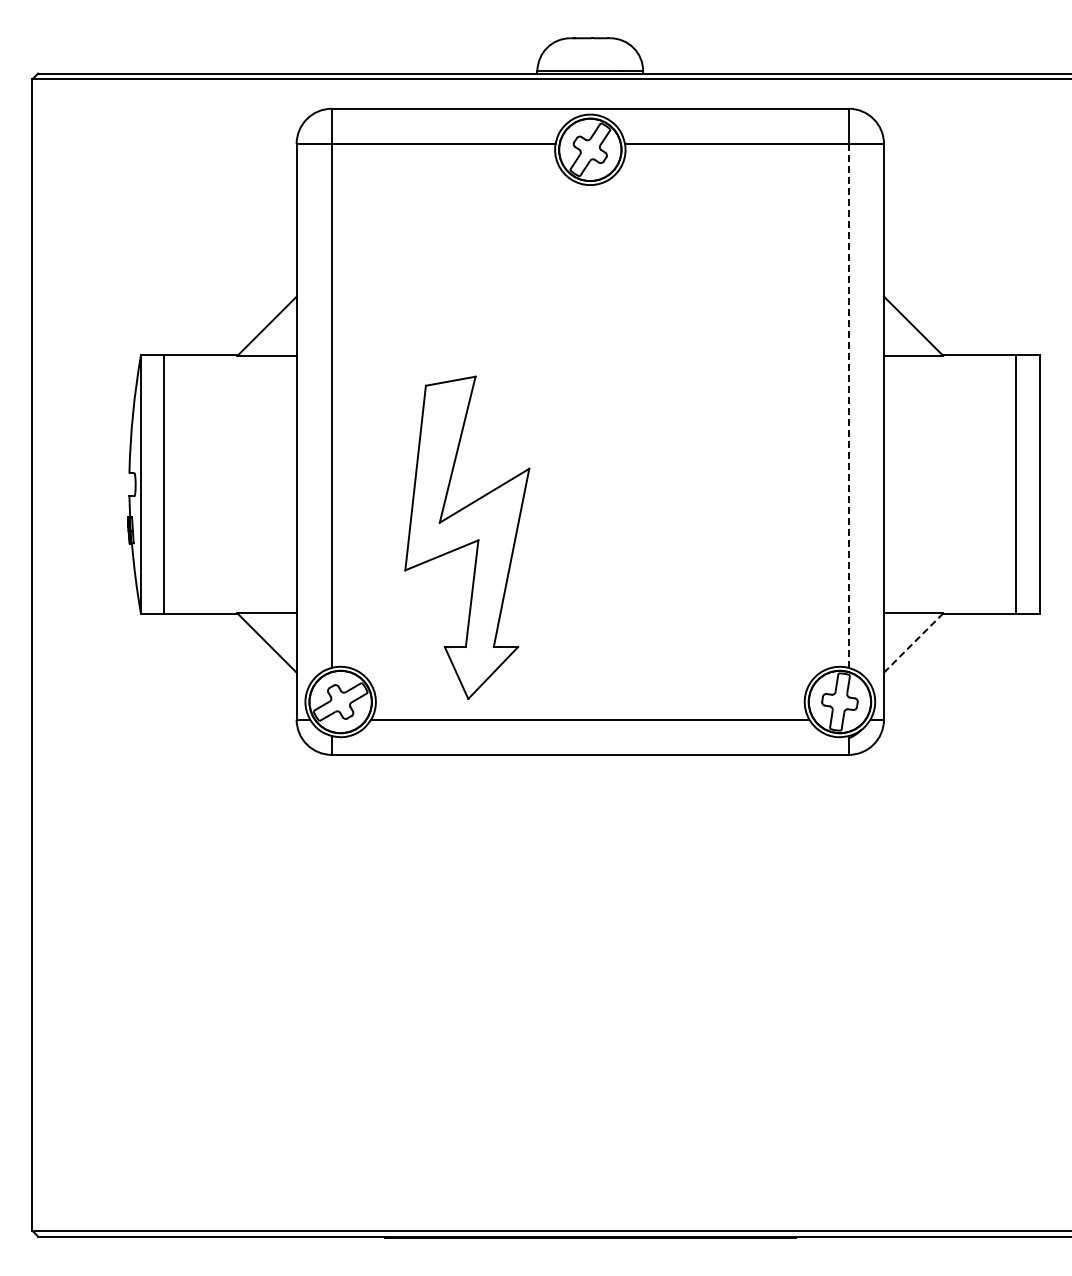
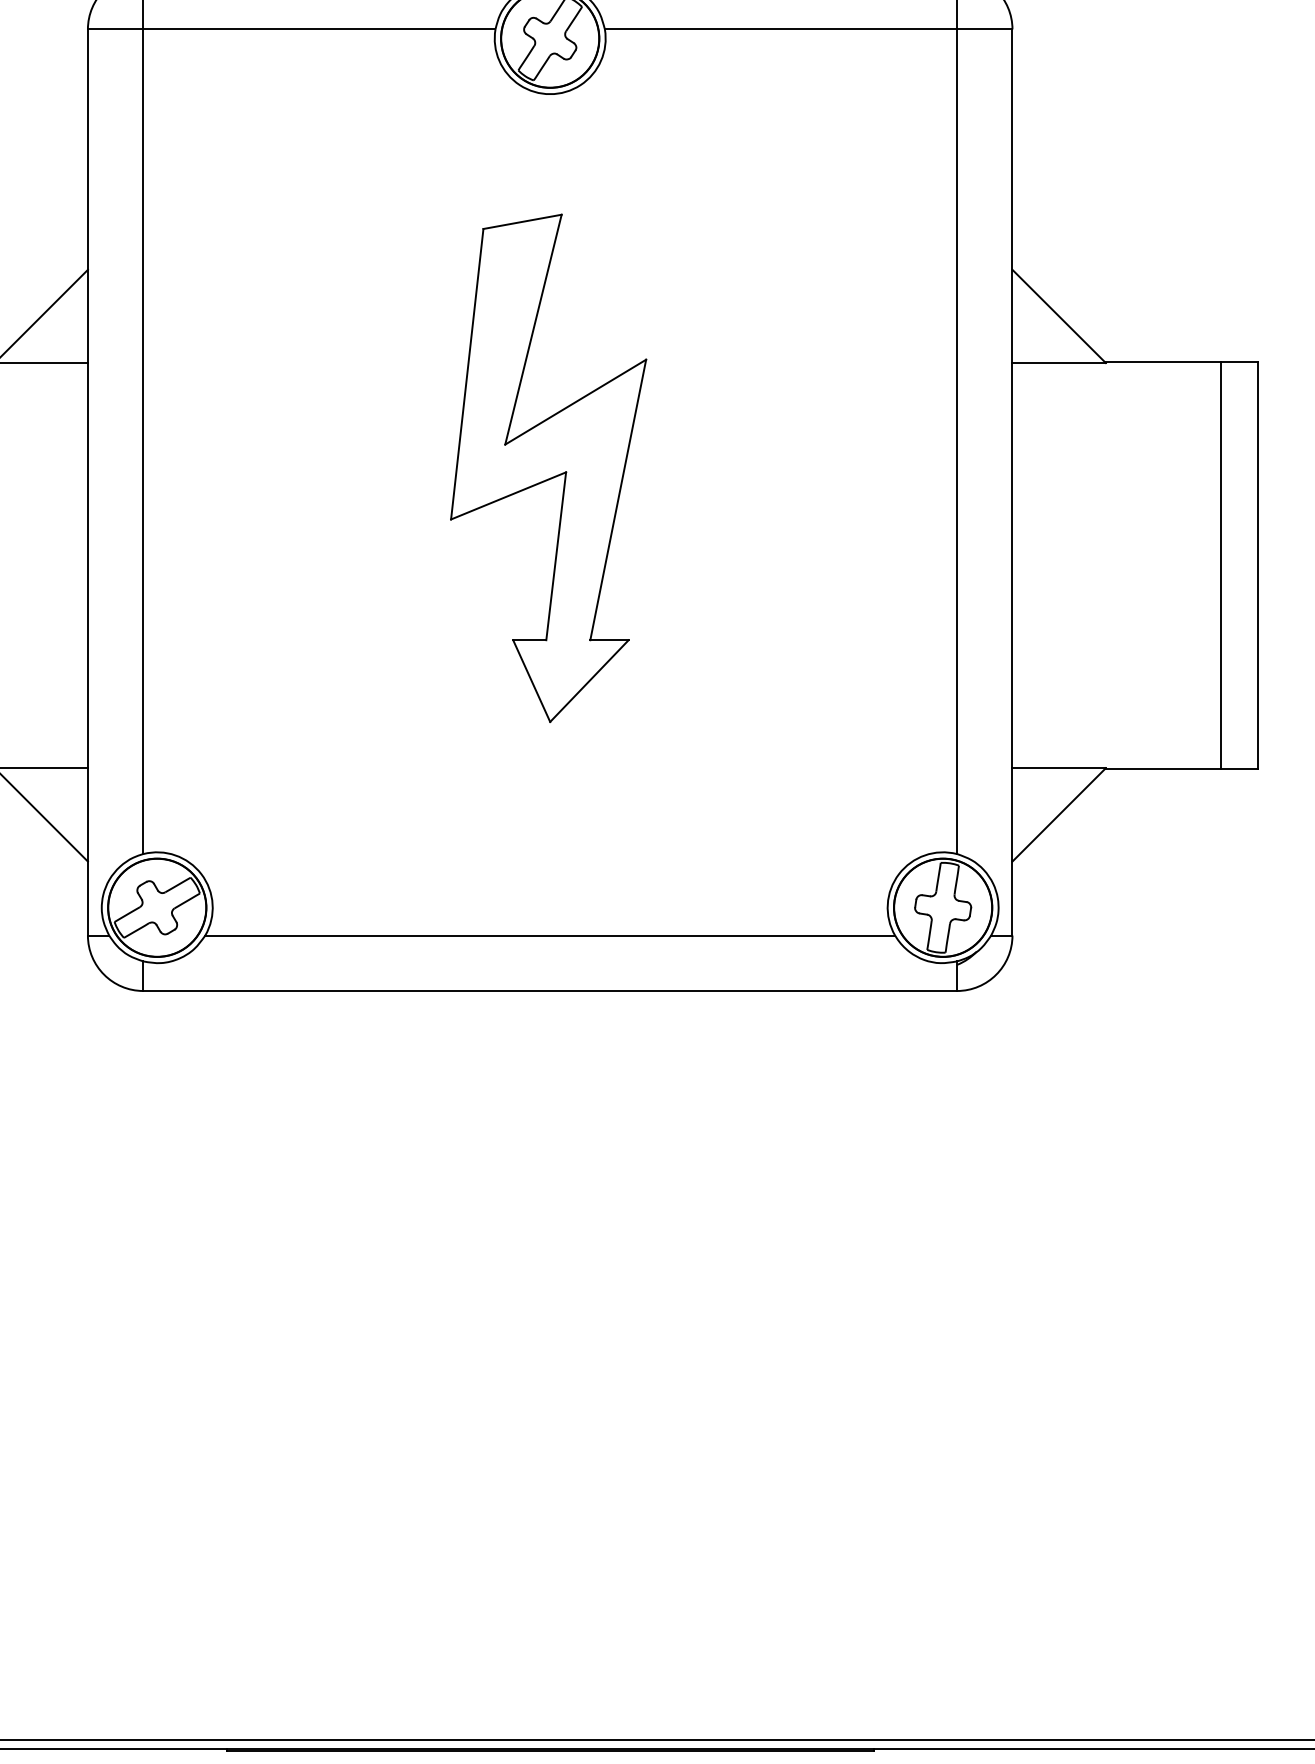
line: (848, 405) -> (956, 441), dashed -> solid
part: (467, 537) -> (548, 467), moved
line: (913, 643) -> (1058, 815), dashed -> solid

